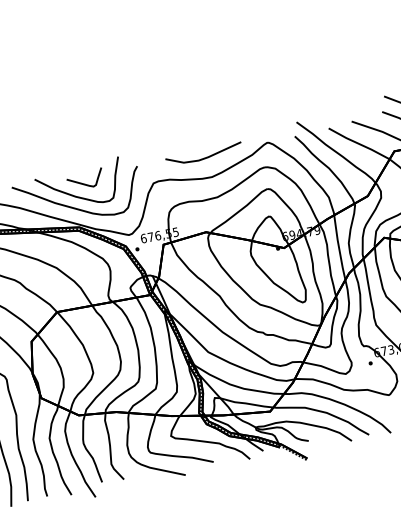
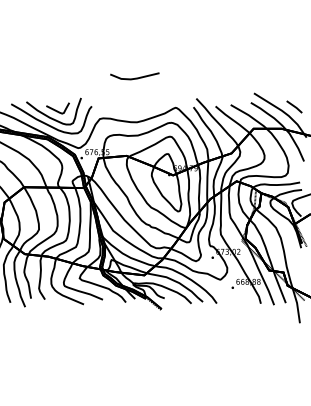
line: (205, 156) -> (135, 77), moved

